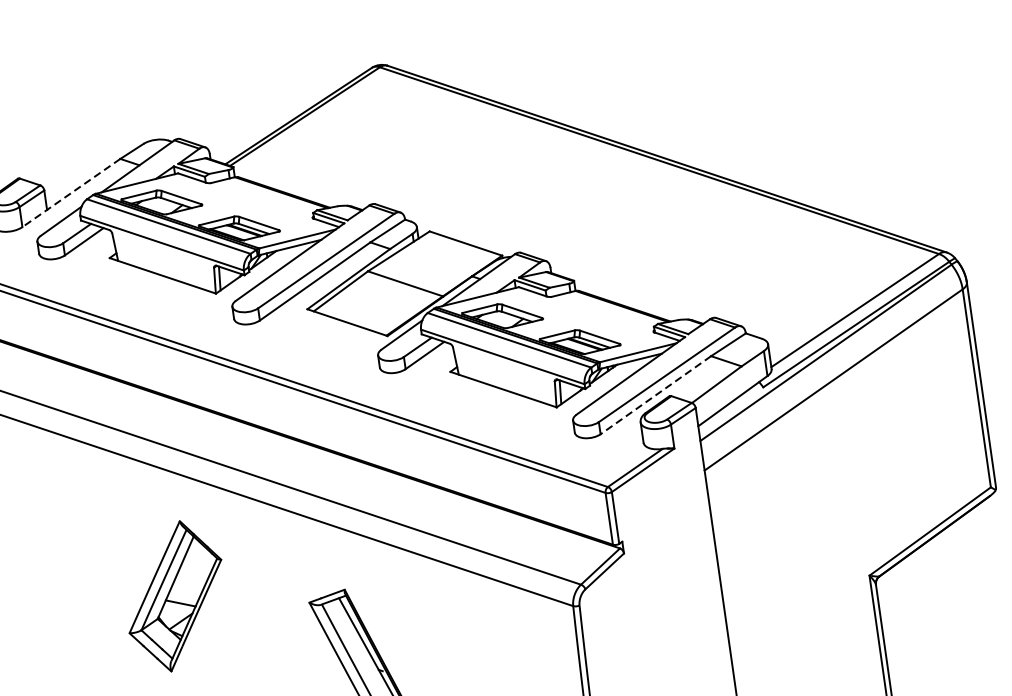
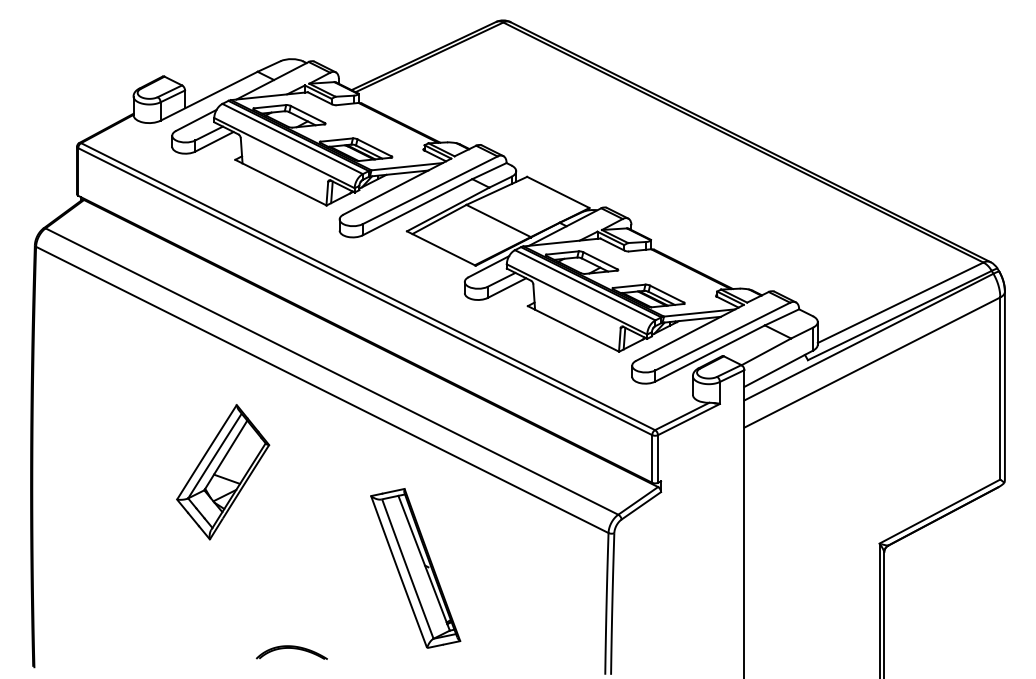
line: (70, 193) -> (208, 96), dashed -> solid
line: (656, 395) -> (710, 353), dashed -> solid
part: (175, 596) -> (223, 472), moved

